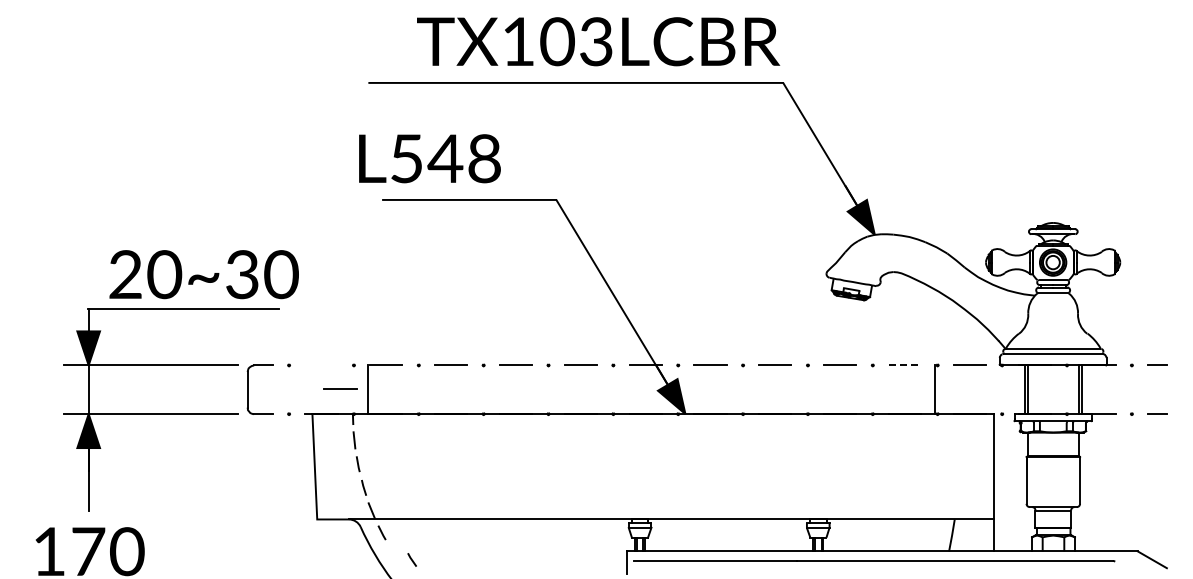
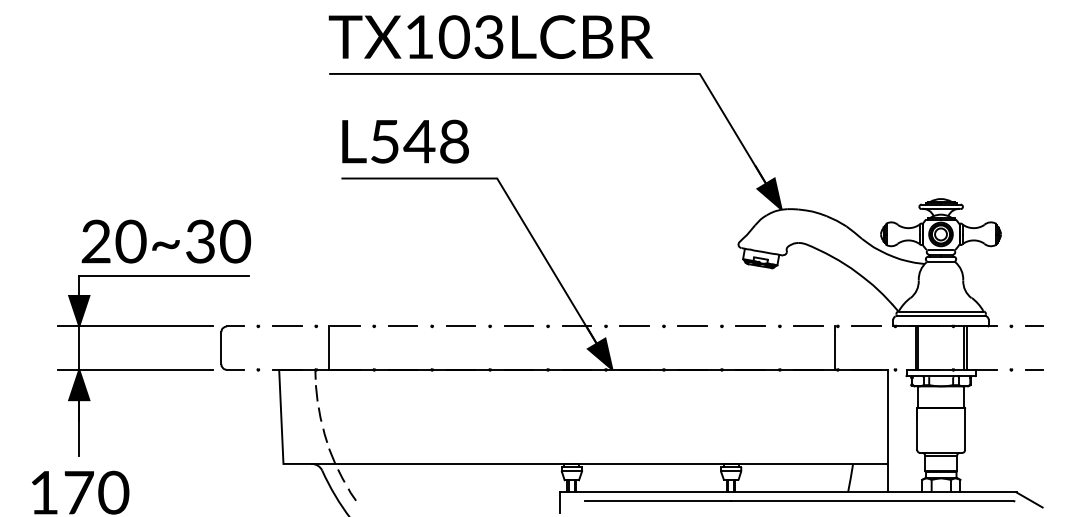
text: (598, 41) -> (491, 36), moved
text: (429, 158) -> (405, 141), moved
text: (203, 274) -> (165, 241), moved
line: (905, 365) -> (809, 326), dashed -> solid
line: (340, 388) -> (287, 325), moved
line: (411, 559) -> (351, 494), moved
line: (874, 561) -> (800, 501), moved

